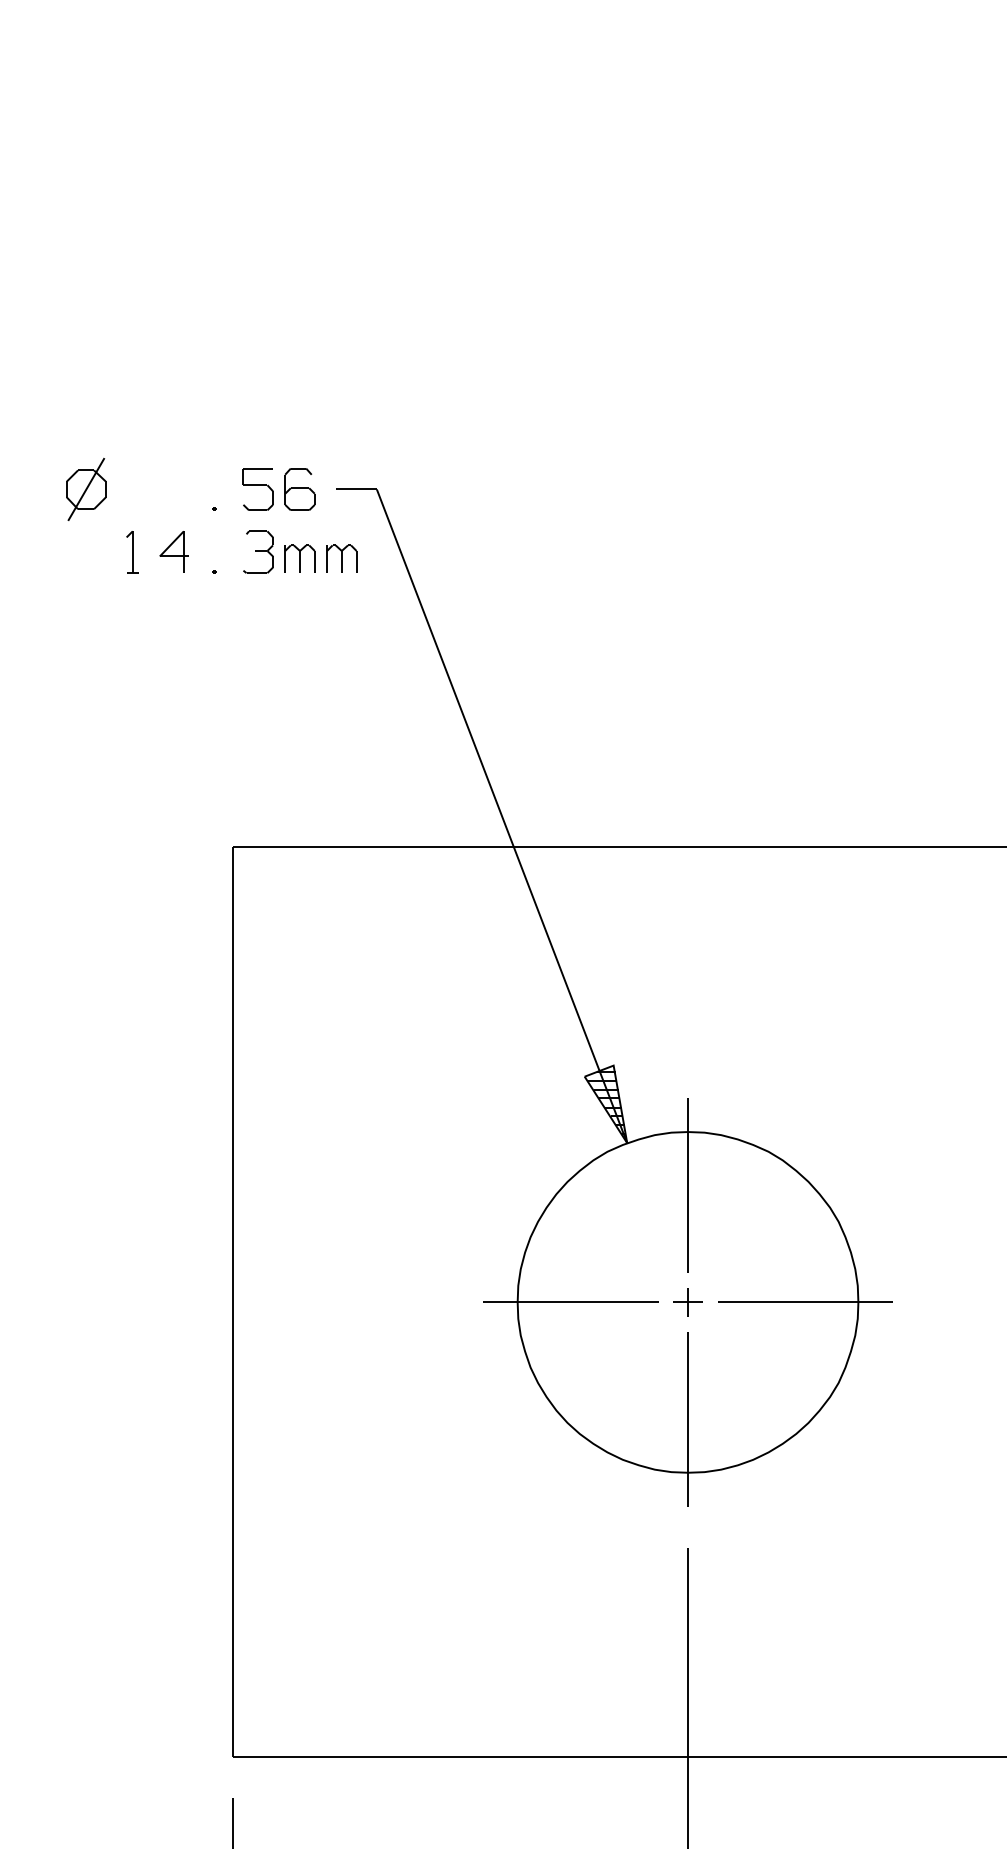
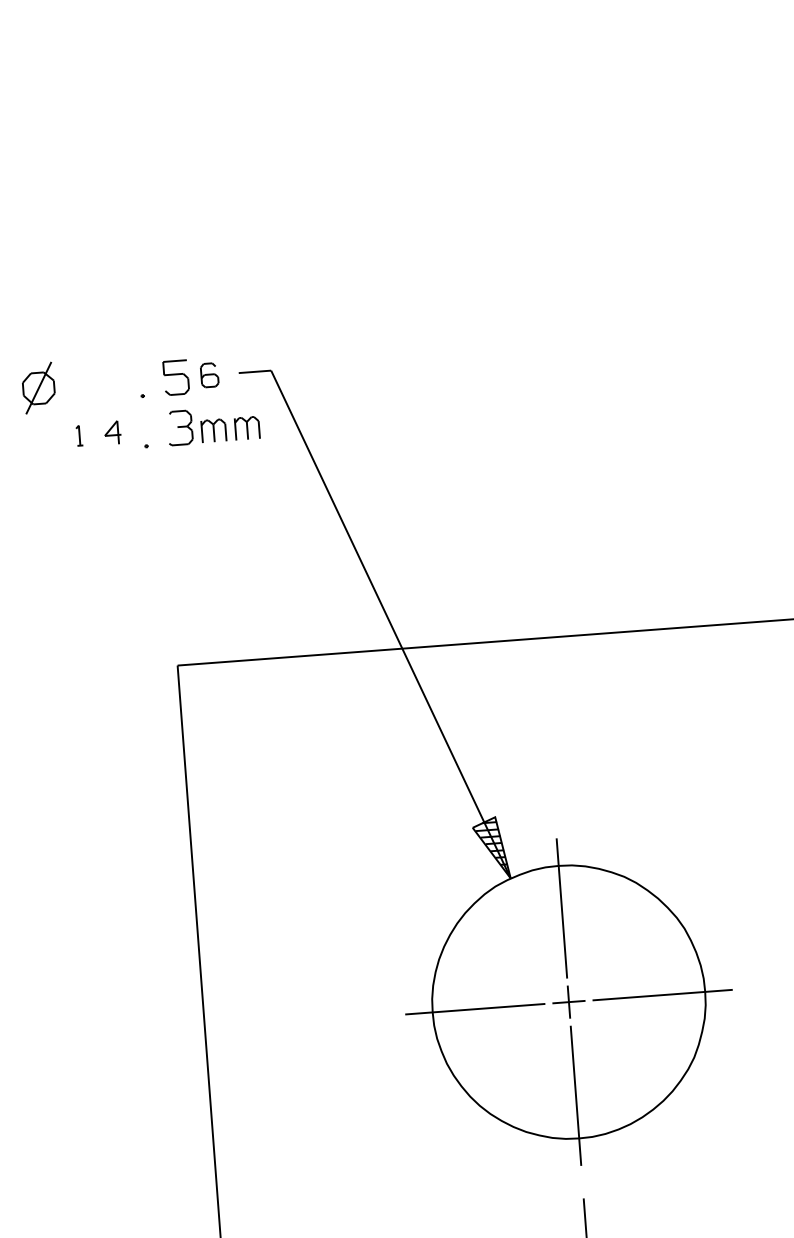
part: (299, 489) -> (209, 375), size x0.7
part: (173, 551) -> (112, 432), size x0.7
part: (132, 552) -> (79, 435), size x0.6
part: (687, 1302) -> (568, 1002), size x1.4

